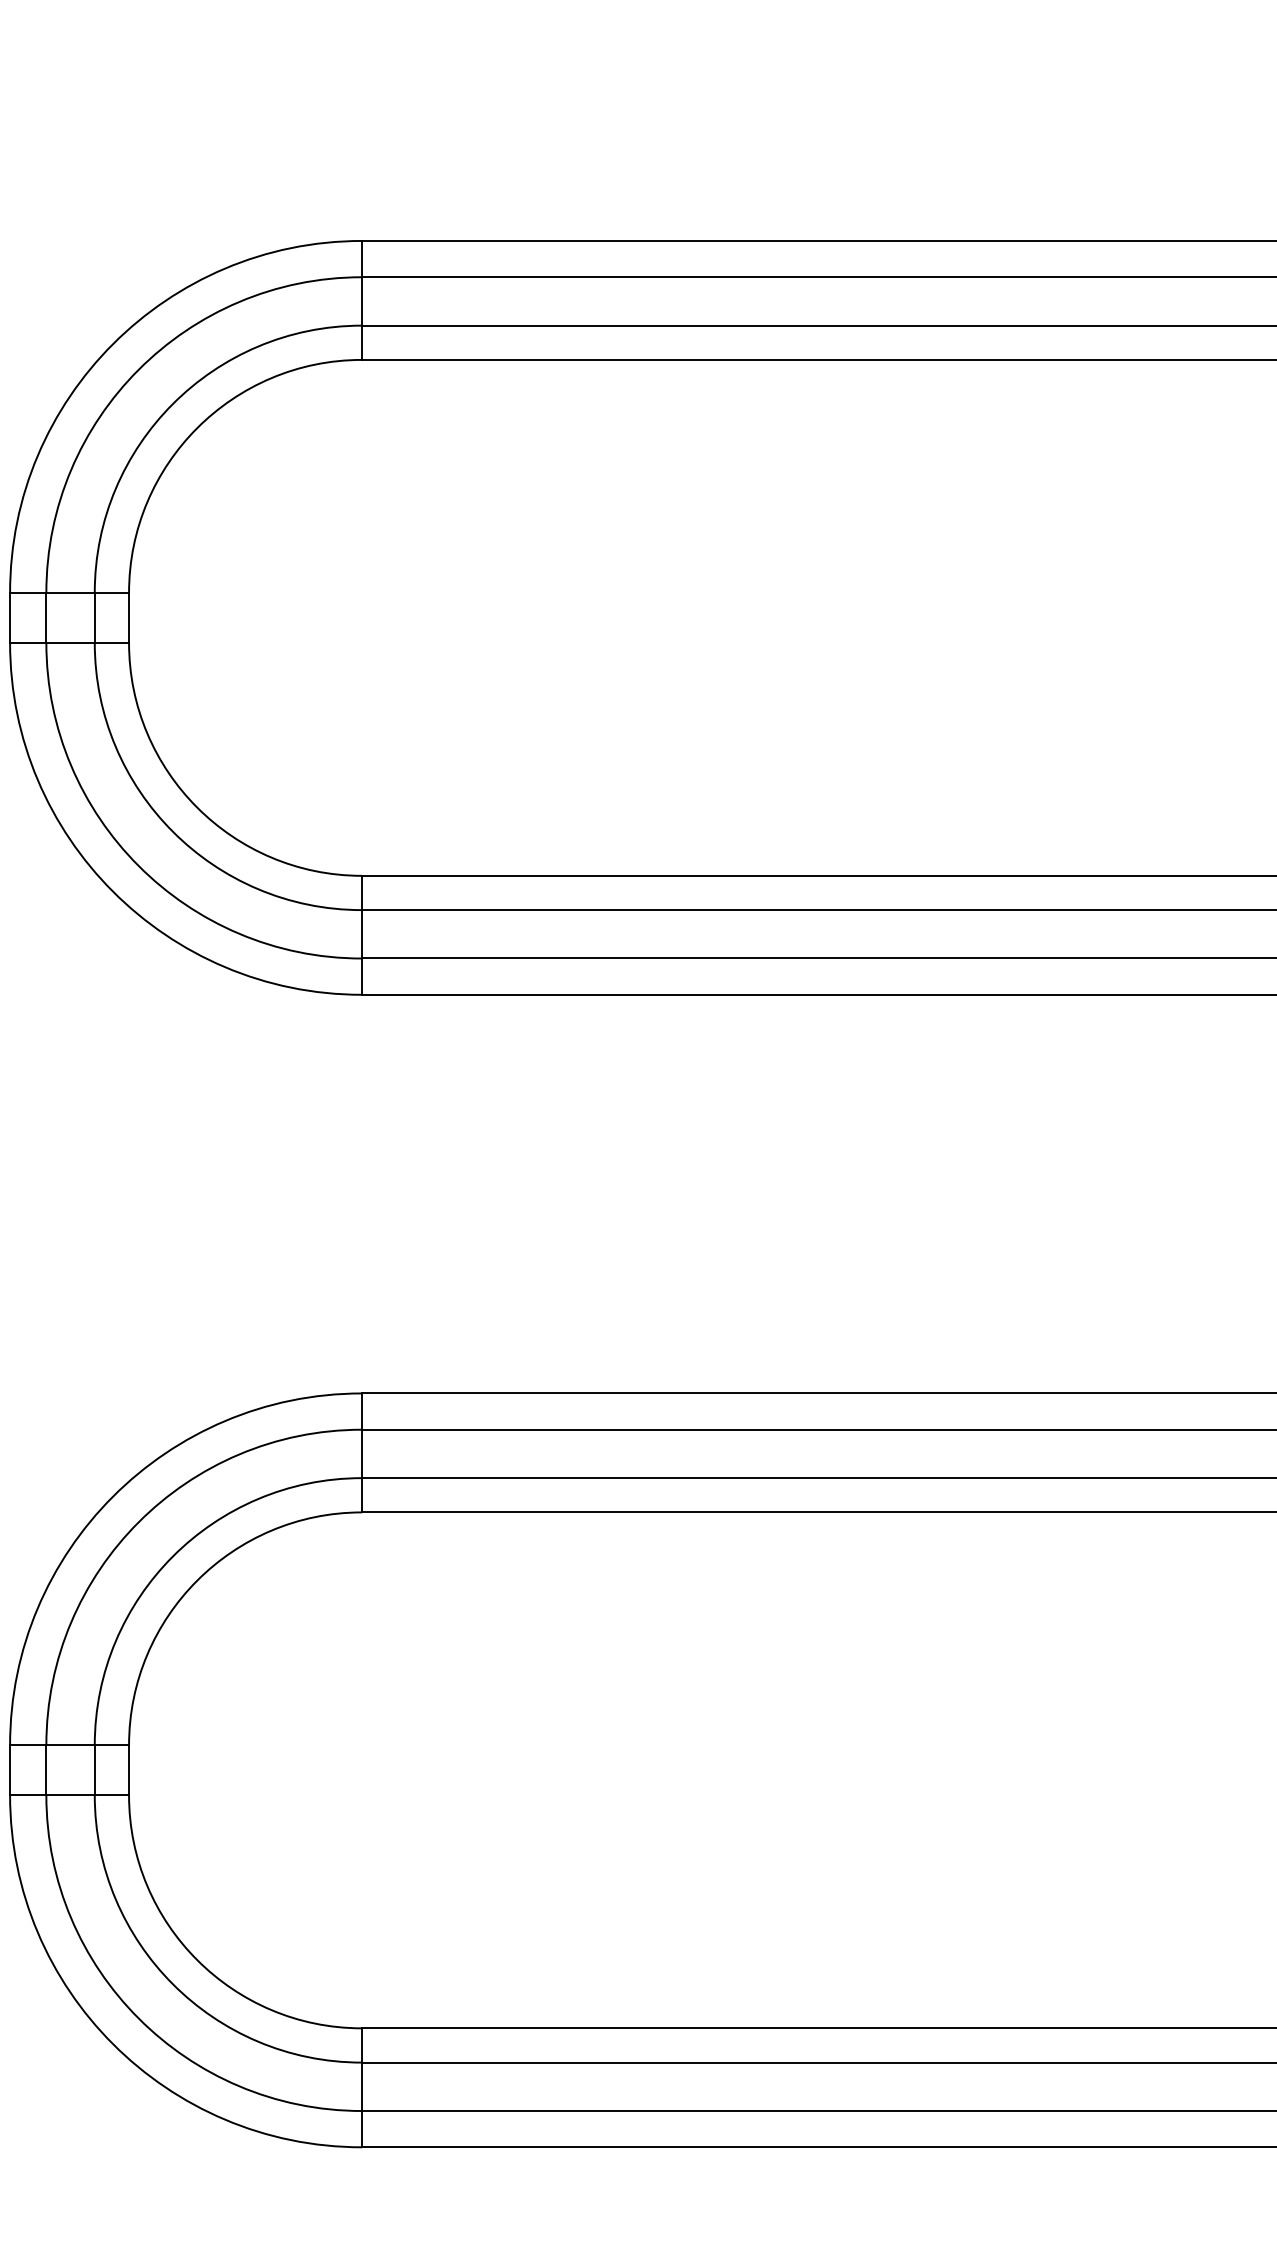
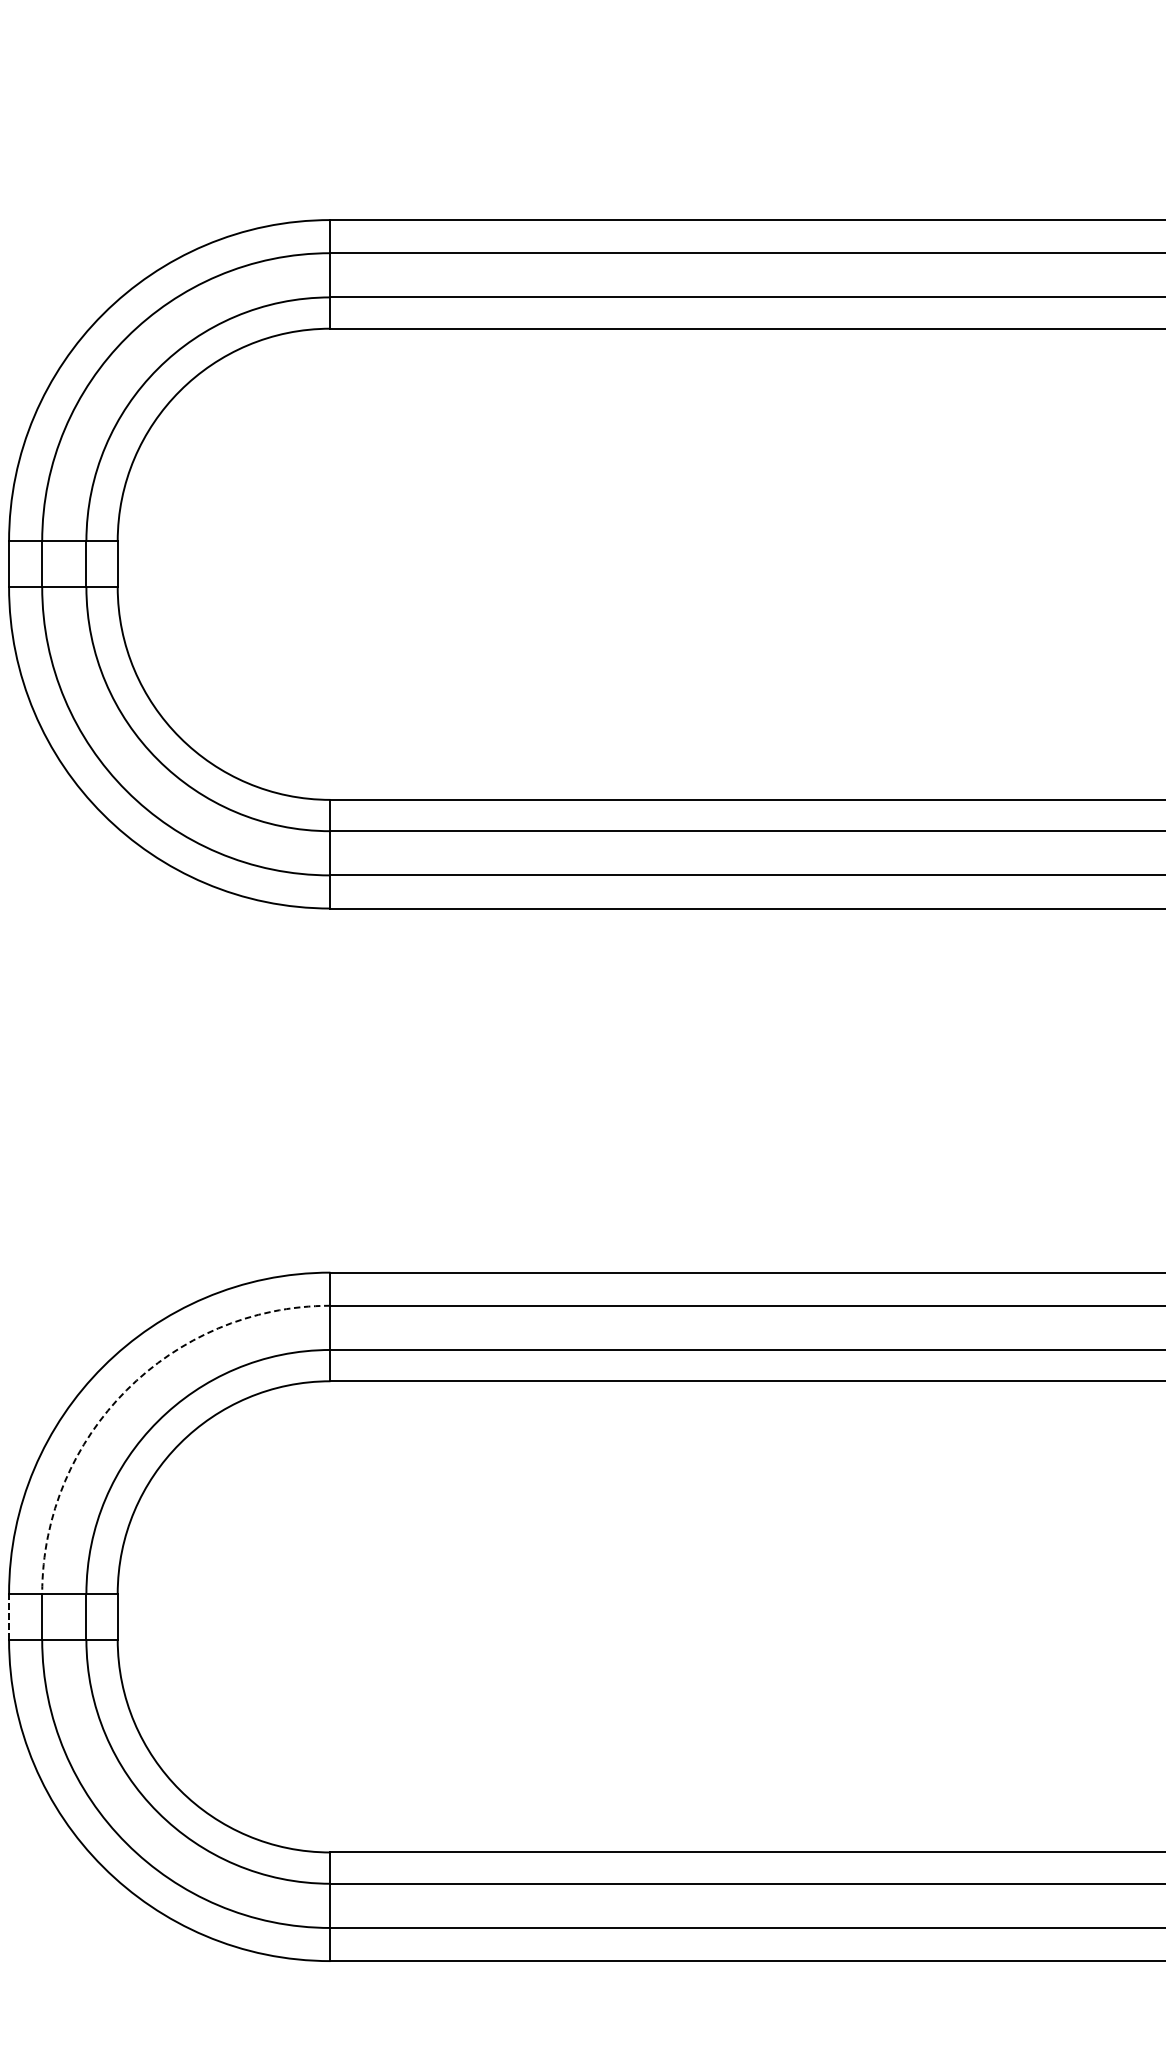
arc: (138, 1522) -> (126, 1390), solid -> dashed
line: (10, 1769) -> (9, 1616), solid -> dashed

